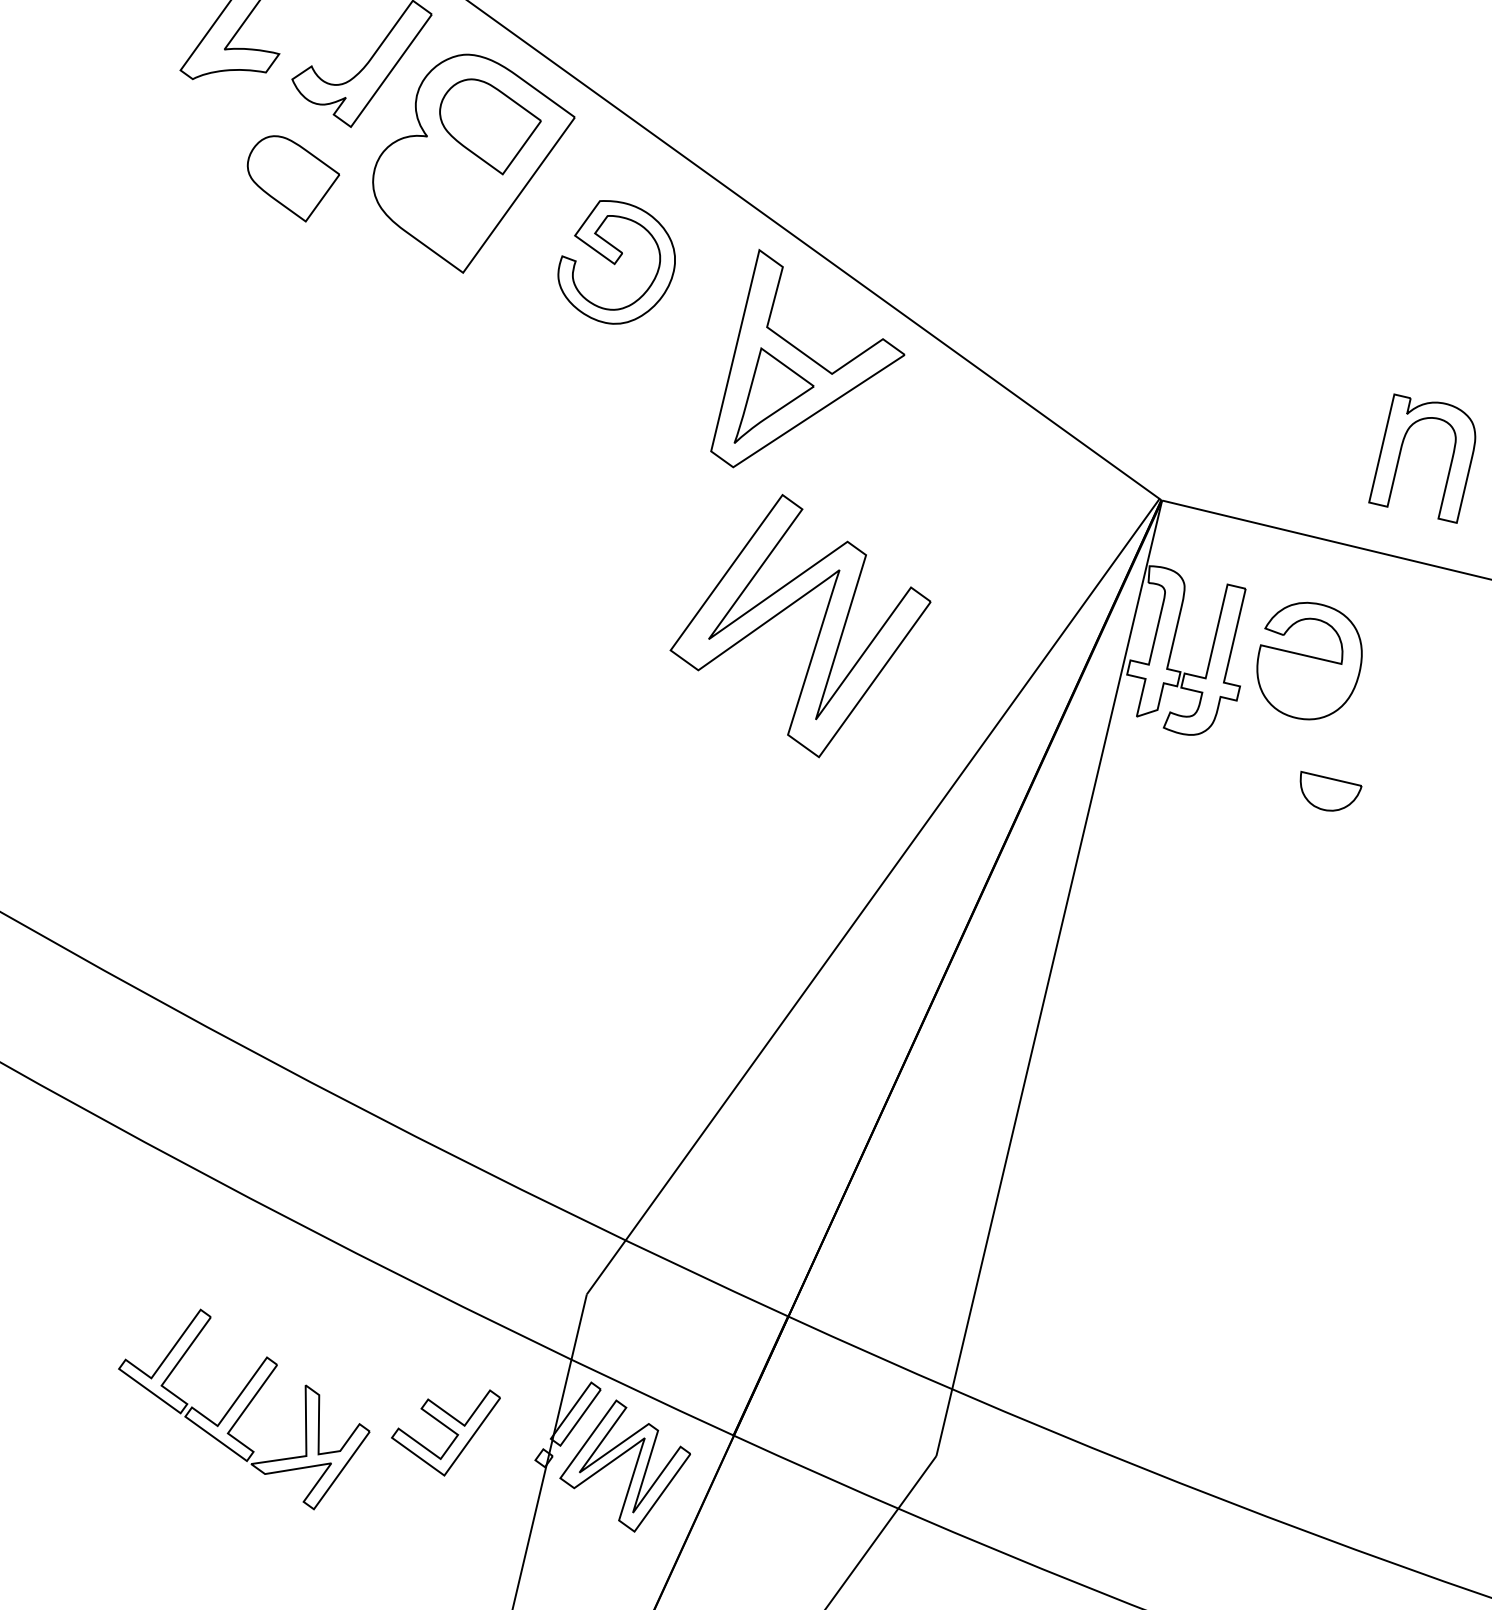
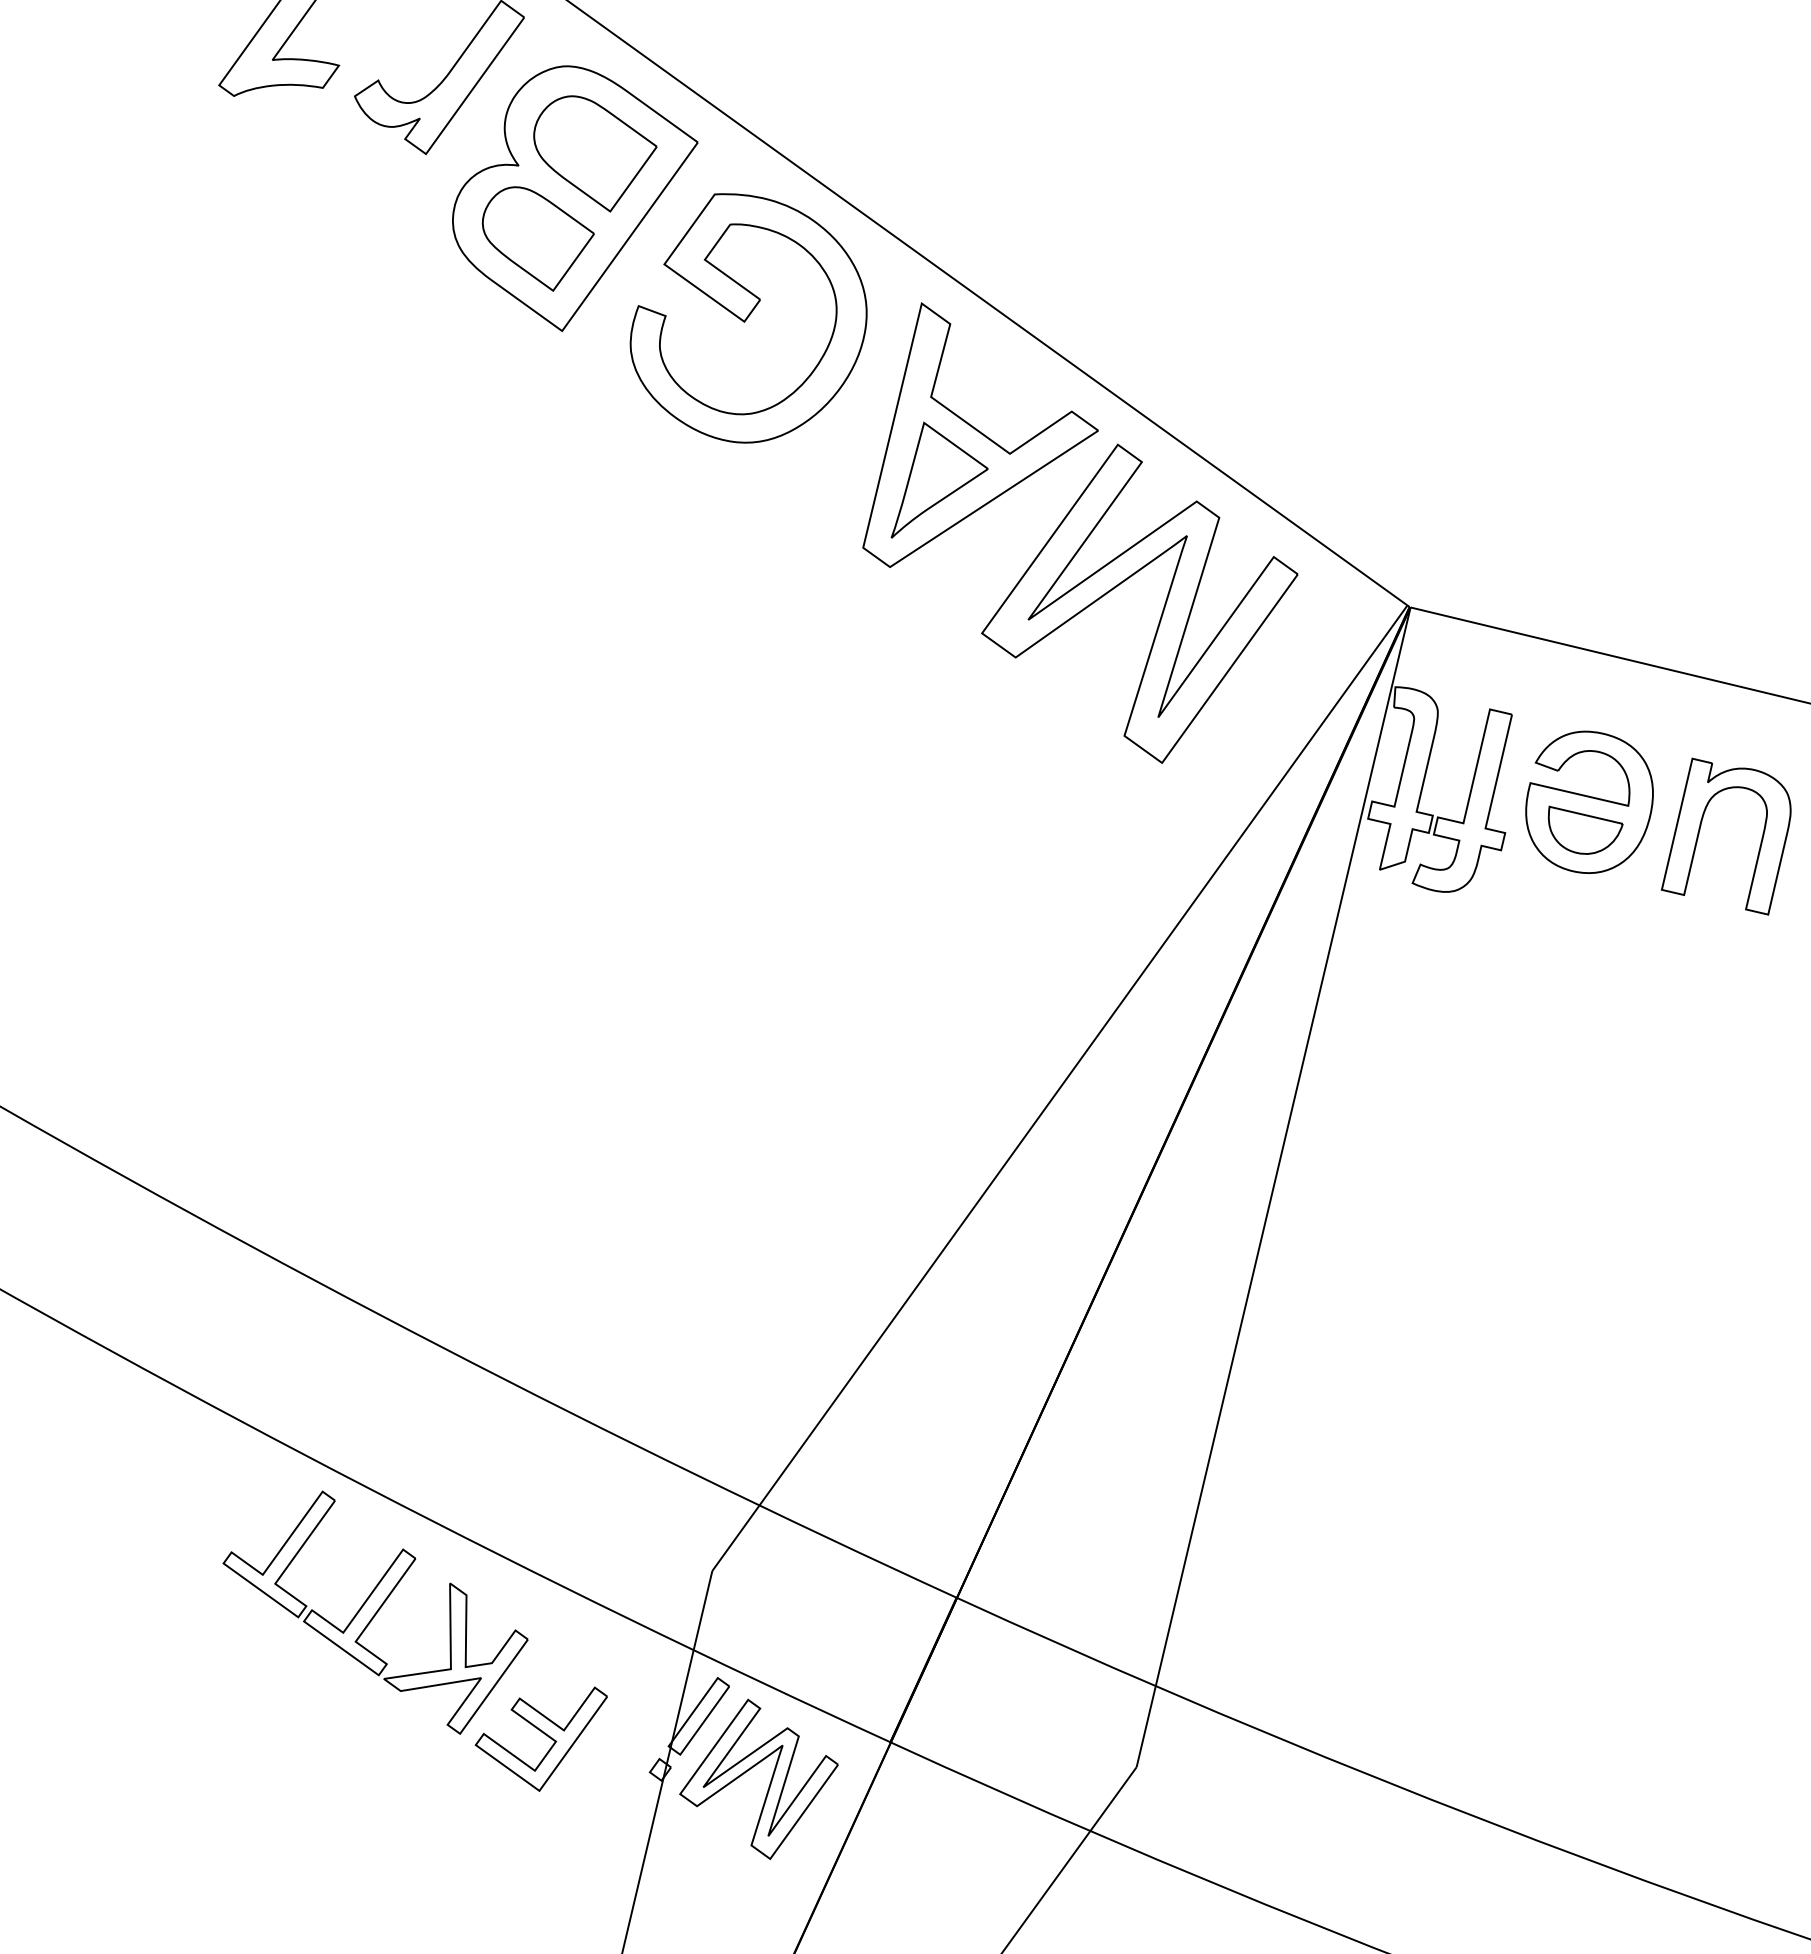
part: (292, 178) -> (537, 238), moved
part: (616, 262) -> (748, 318), size x1.67
part: (1401, 453) -> (1700, 830), moved
part: (819, 630) -> (1162, 609), moved
part: (1330, 790) -> (1585, 829), moved
part: (244, 1409) -> (375, 1612), moved

